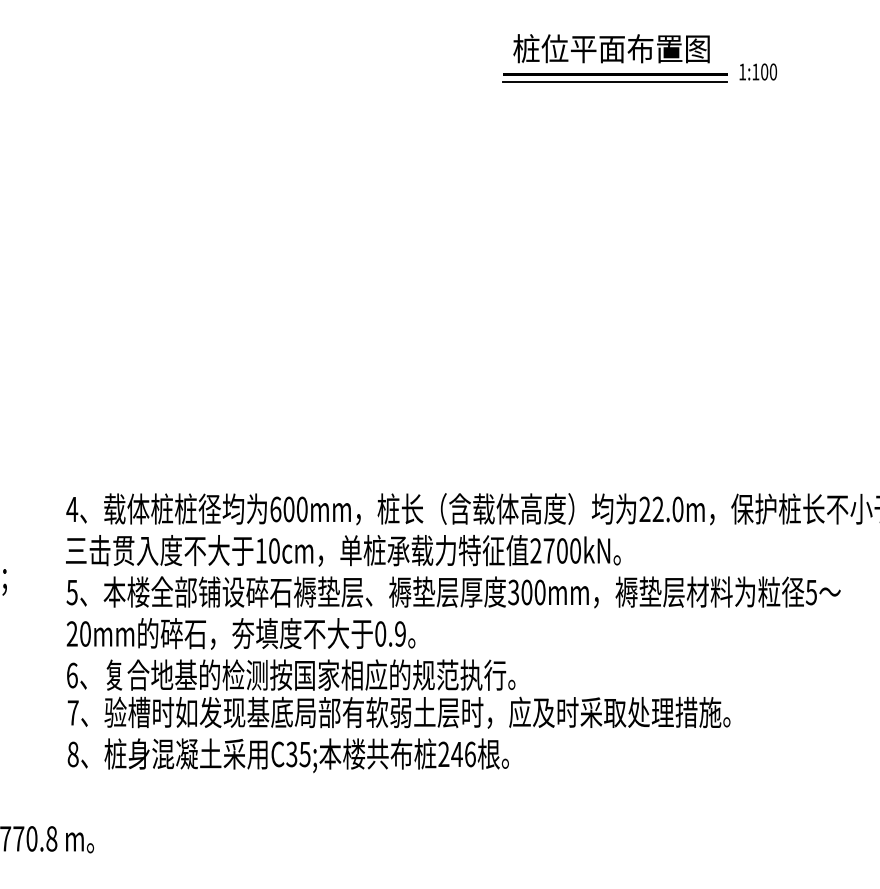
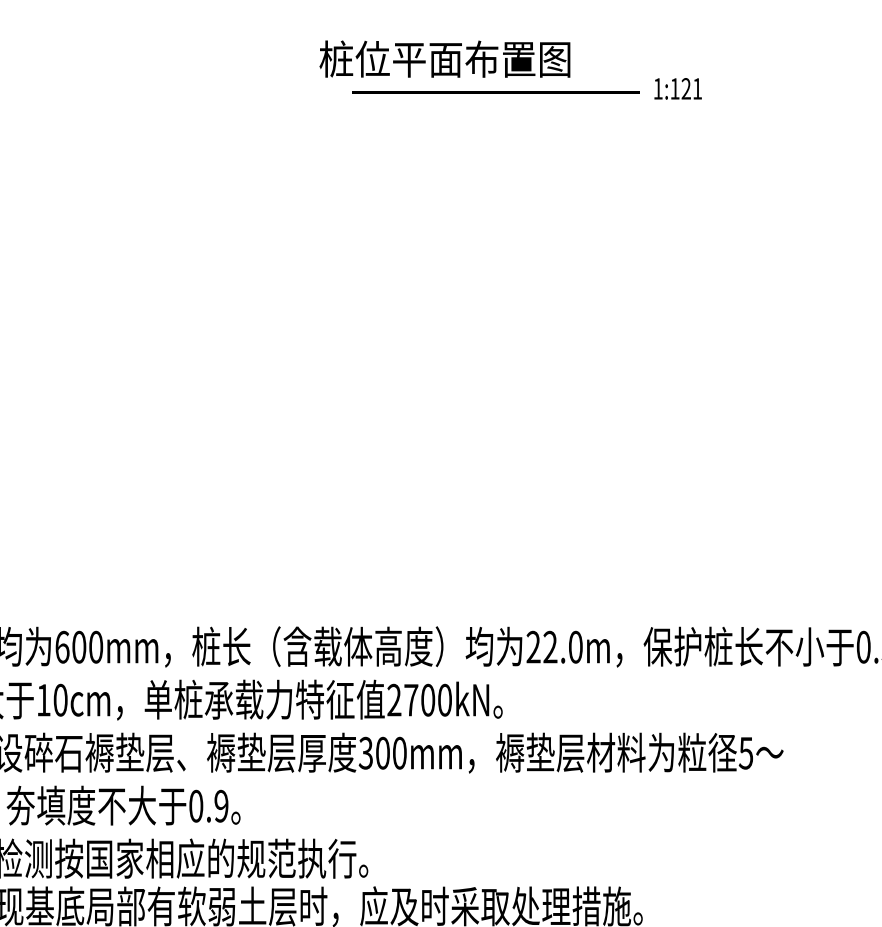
text: (611, 48) -> (444, 58), moved
text: (769, 71) -> (692, 88), 1:100 -> 1:121
line: (614, 82) -> (494, 102), removed

